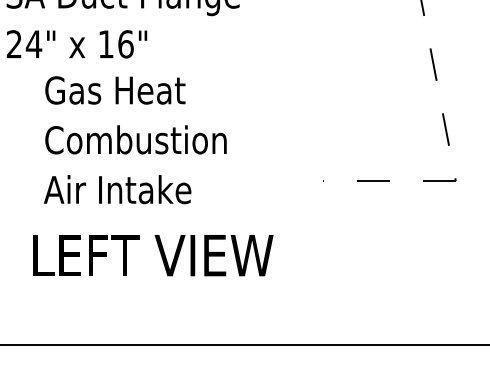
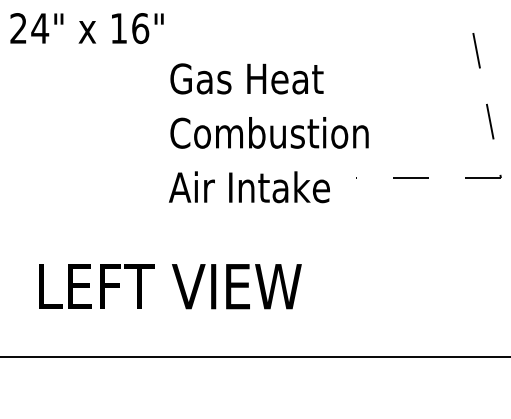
text: (135, 140) -> (268, 133), moved
text: (153, 255) -> (170, 286), moved

